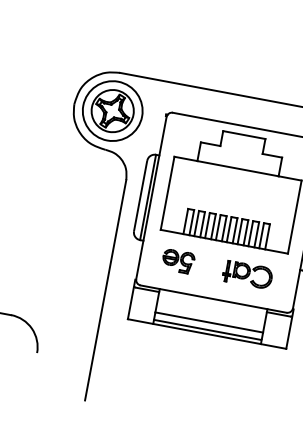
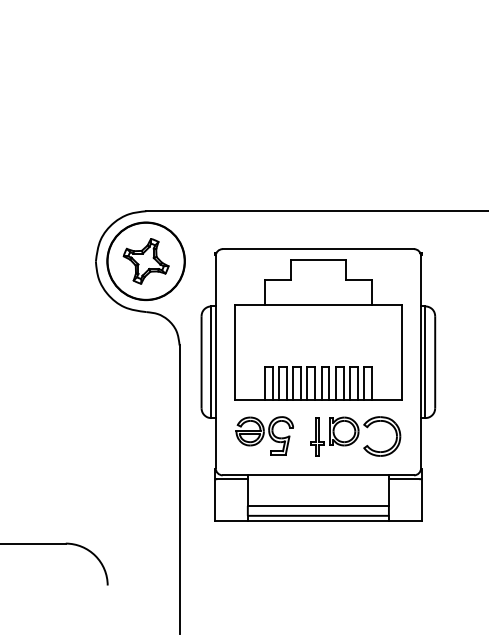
circle: (112, 111) -> (145, 261), size x1.43
part: (178, 260) -> (264, 435), size x1.43
part: (247, 274) -> (355, 436), size x1.43

